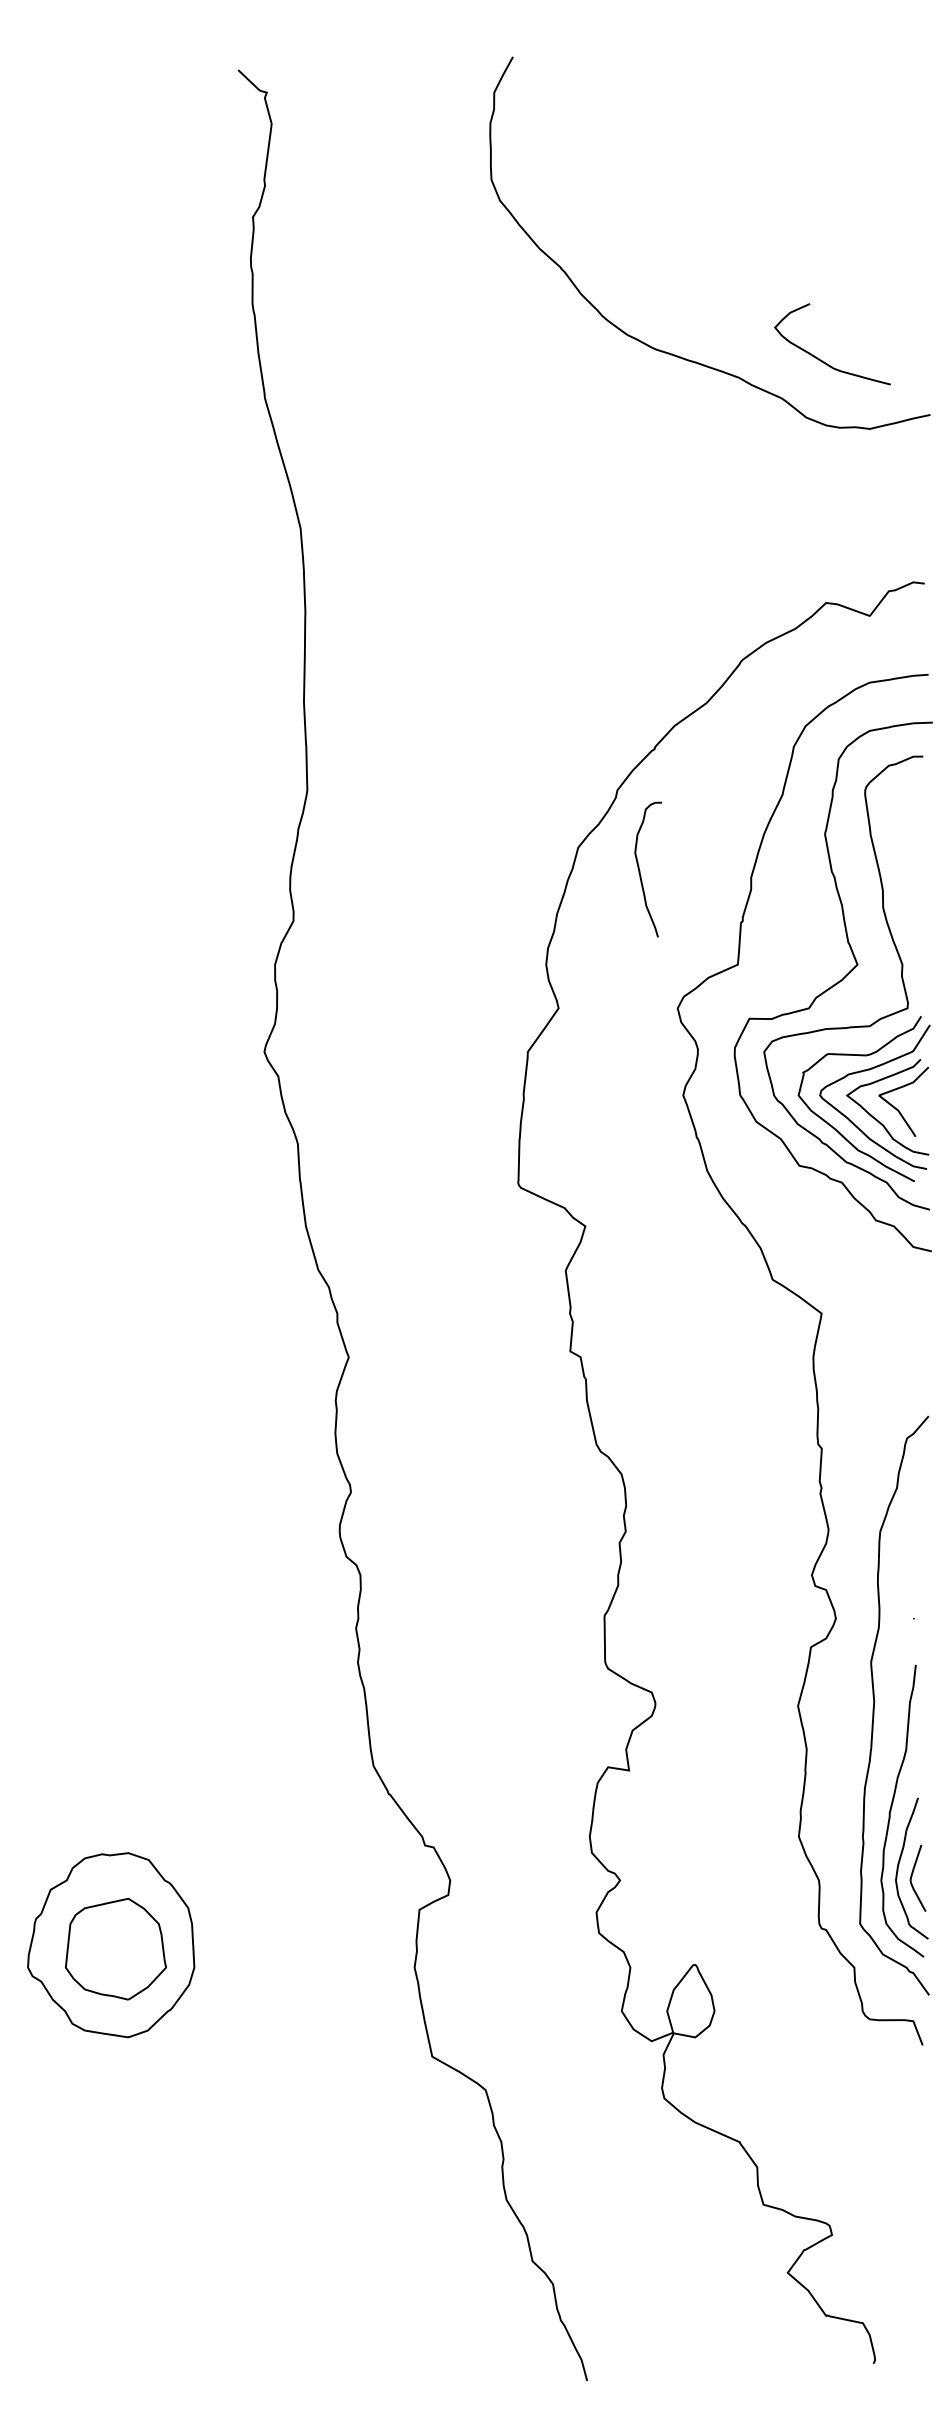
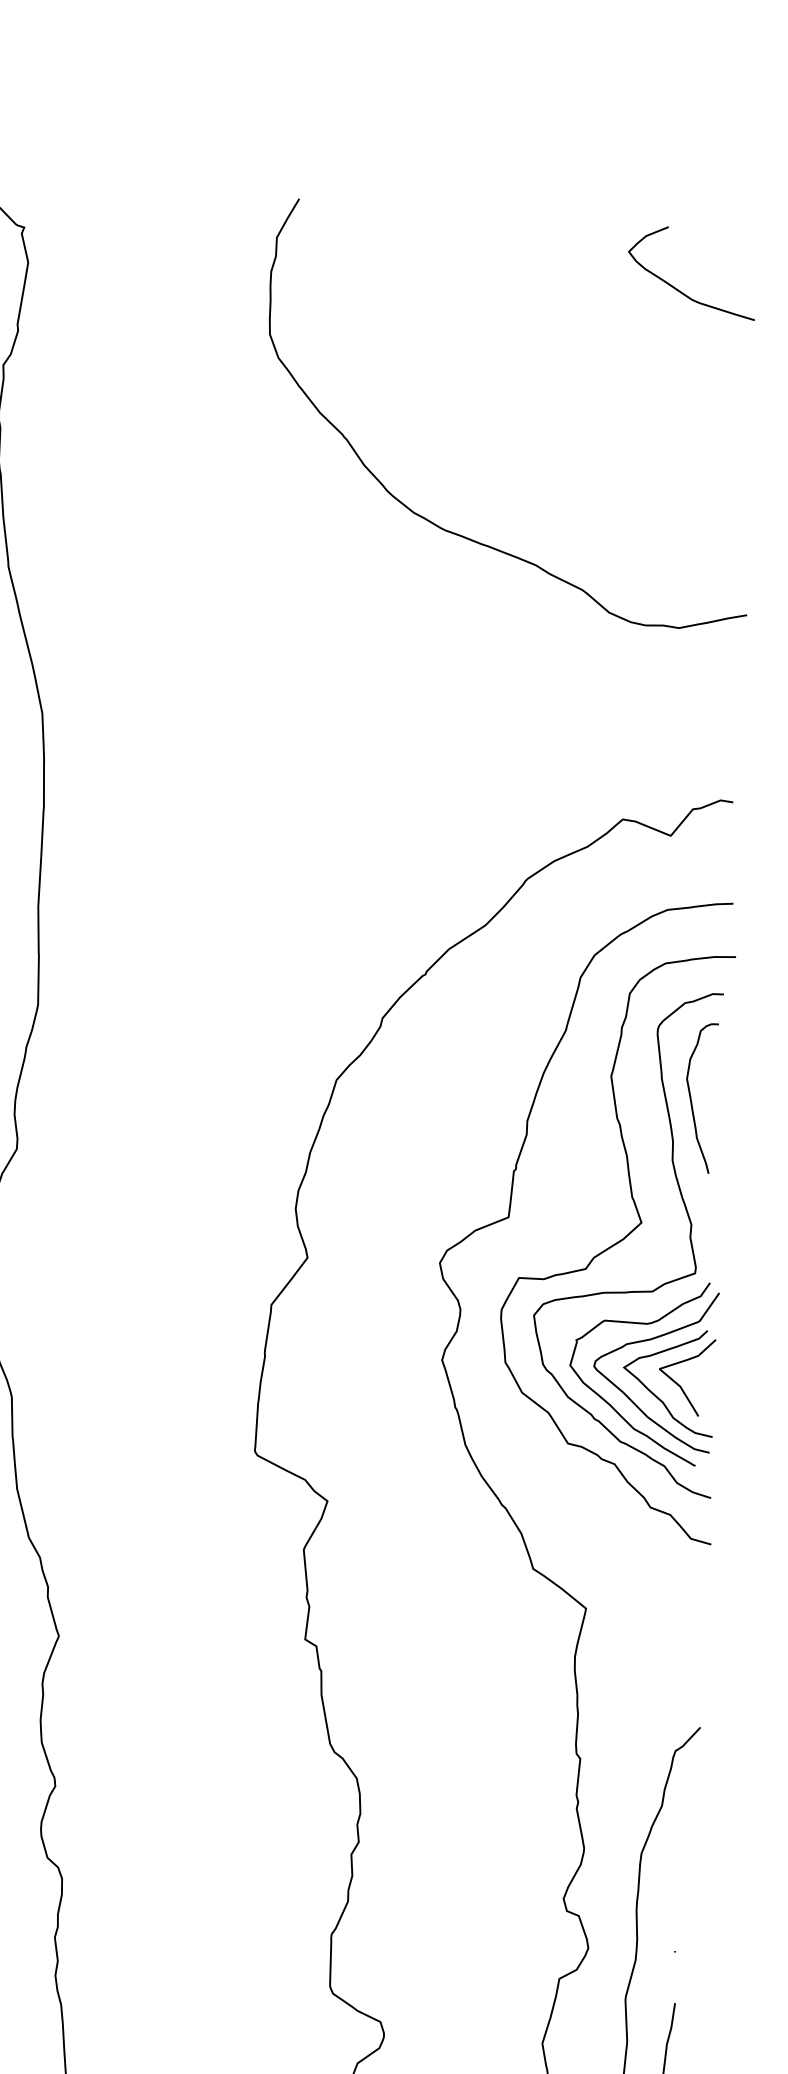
curve: (821, 359) -> (679, 289), moved
curve: (640, 870) -> (692, 1098), moved

